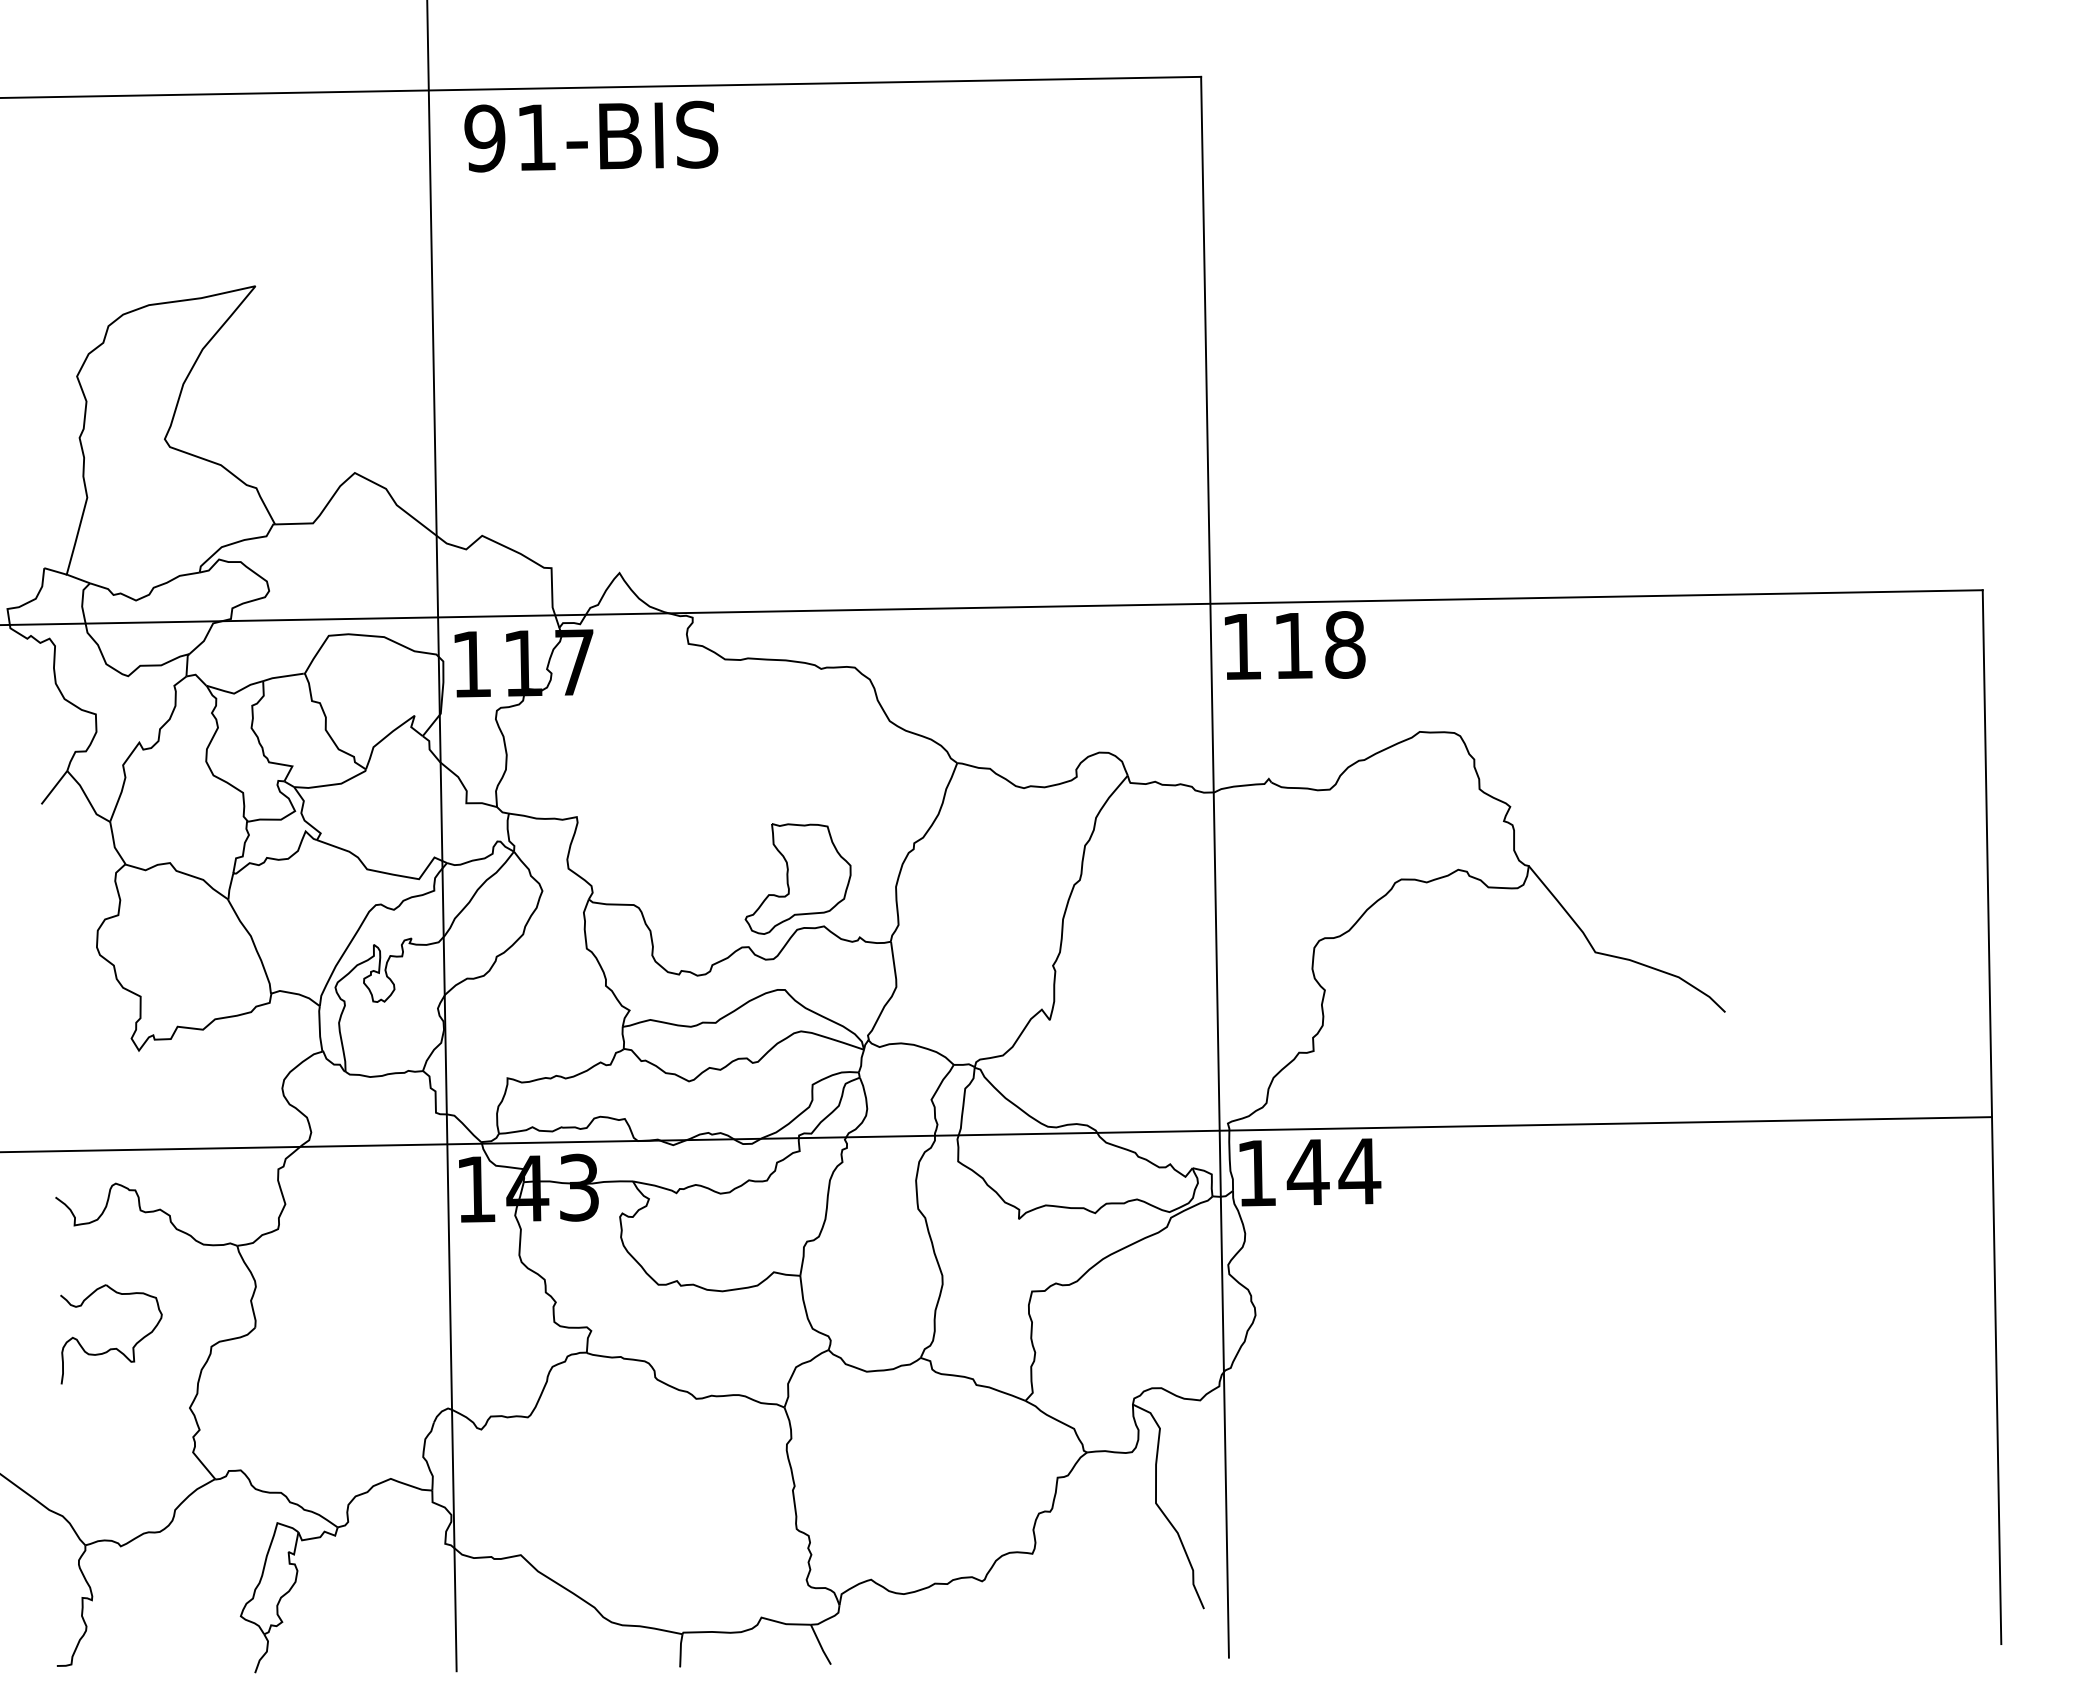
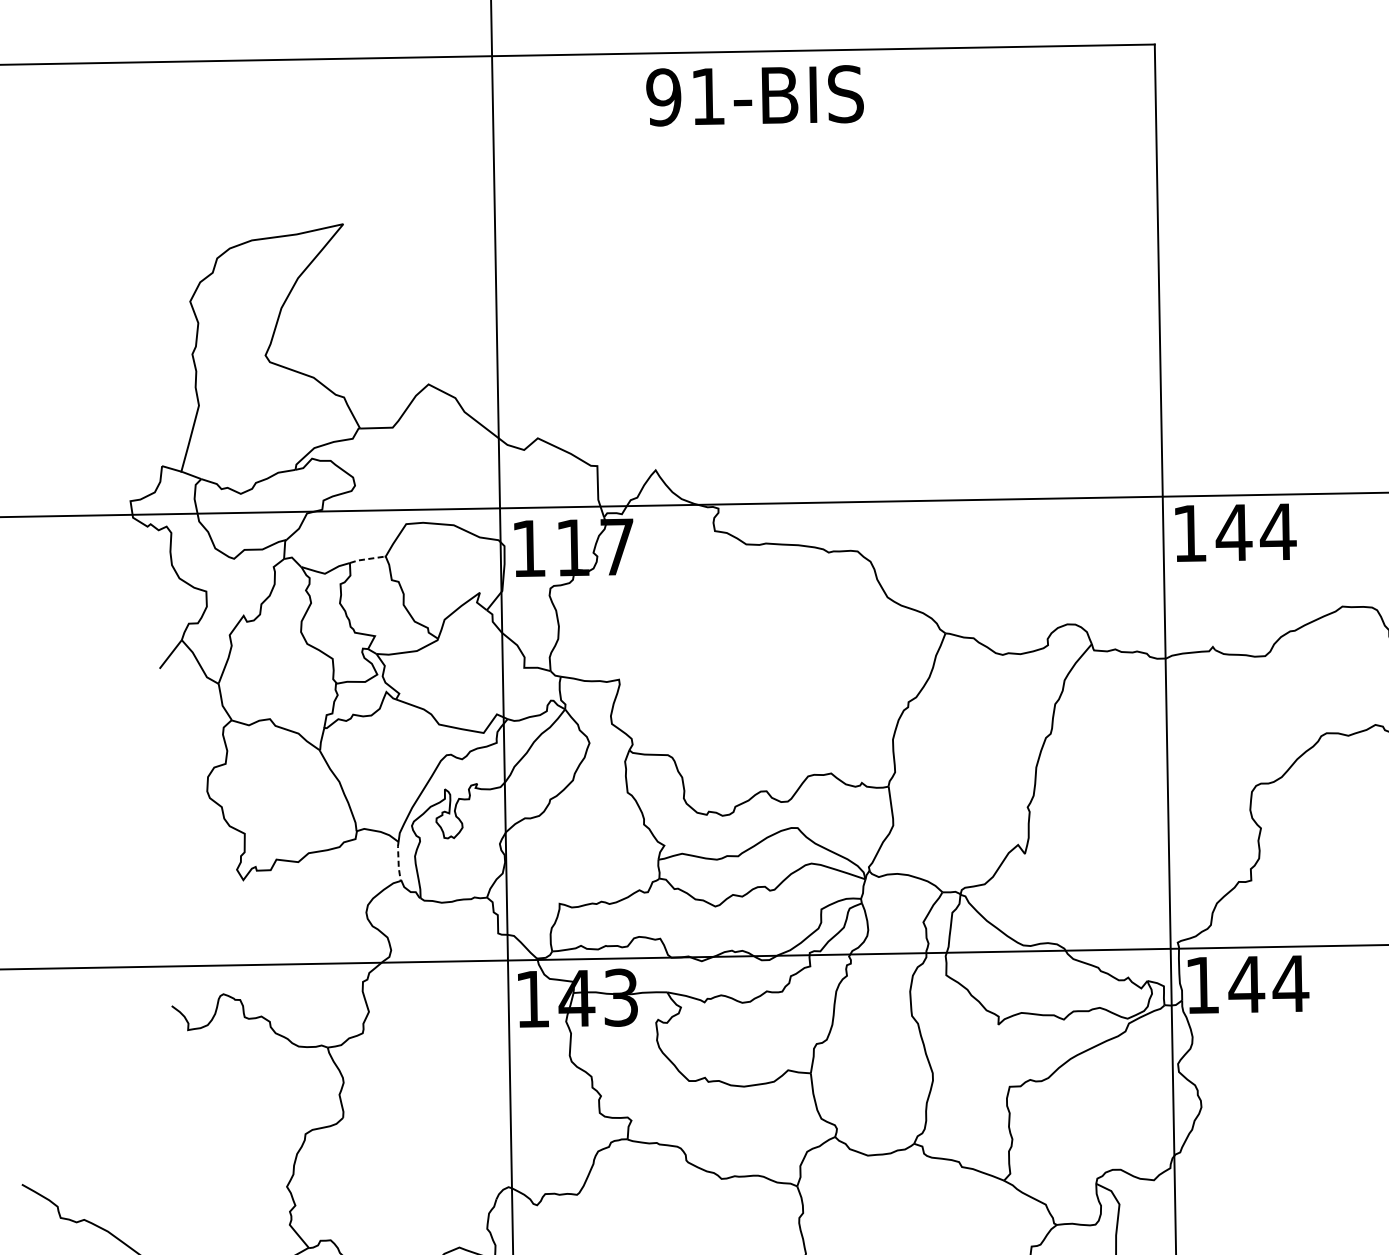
text: (591, 136) -> (755, 95), moved
text: (1319, 644) -> (1256, 531), 118 -> 144
line: (283, 676) -> (367, 559), solid -> dashed
part: (797, 878) -> (808, 732), removed
line: (319, 1029) -> (398, 861), solid -> dashed
part: (116, 1347) -> (224, 1134), removed

